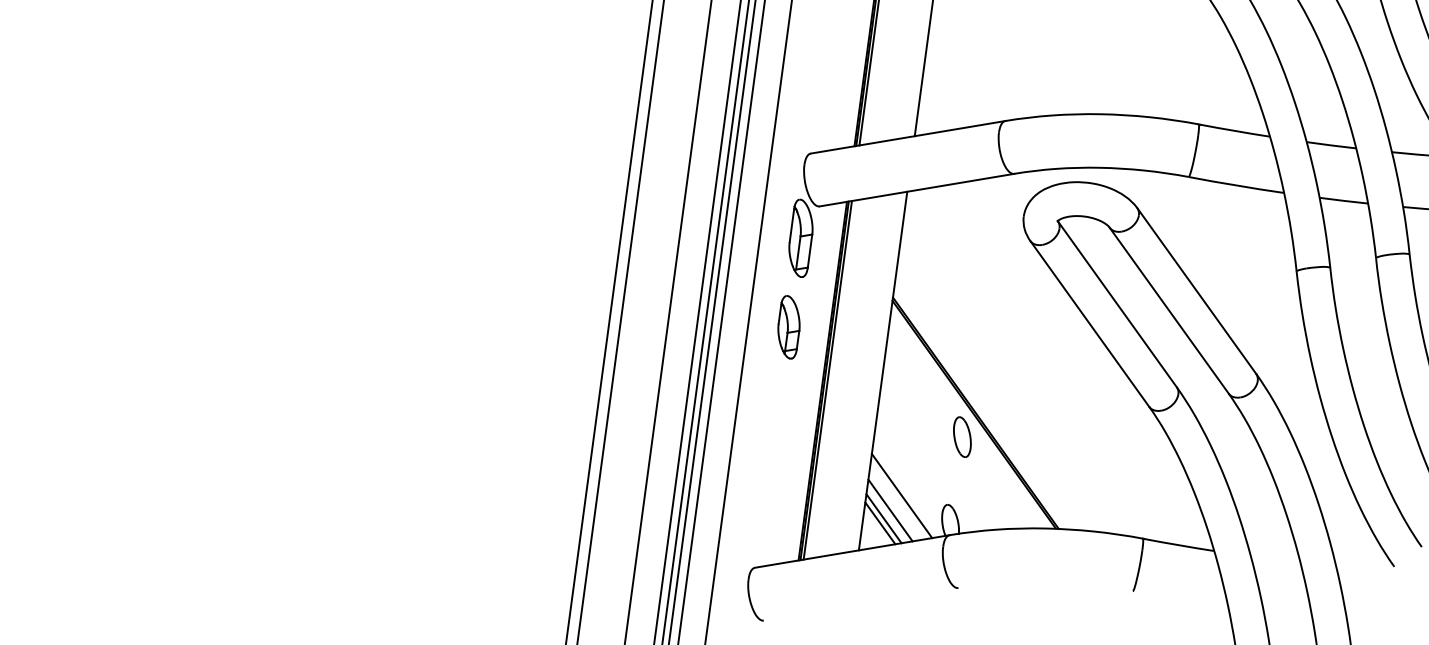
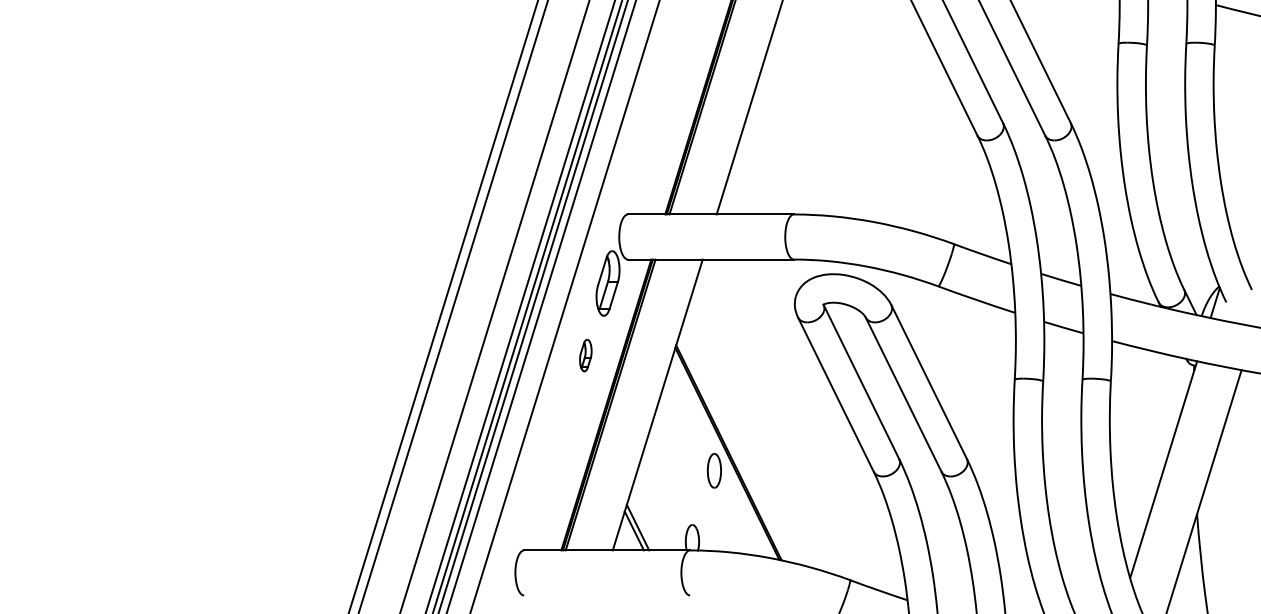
part: (788, 327) -> (585, 355), size x0.6
line: (902, 496) -> (656, 511), removed
line: (890, 510) -> (644, 521), removed

